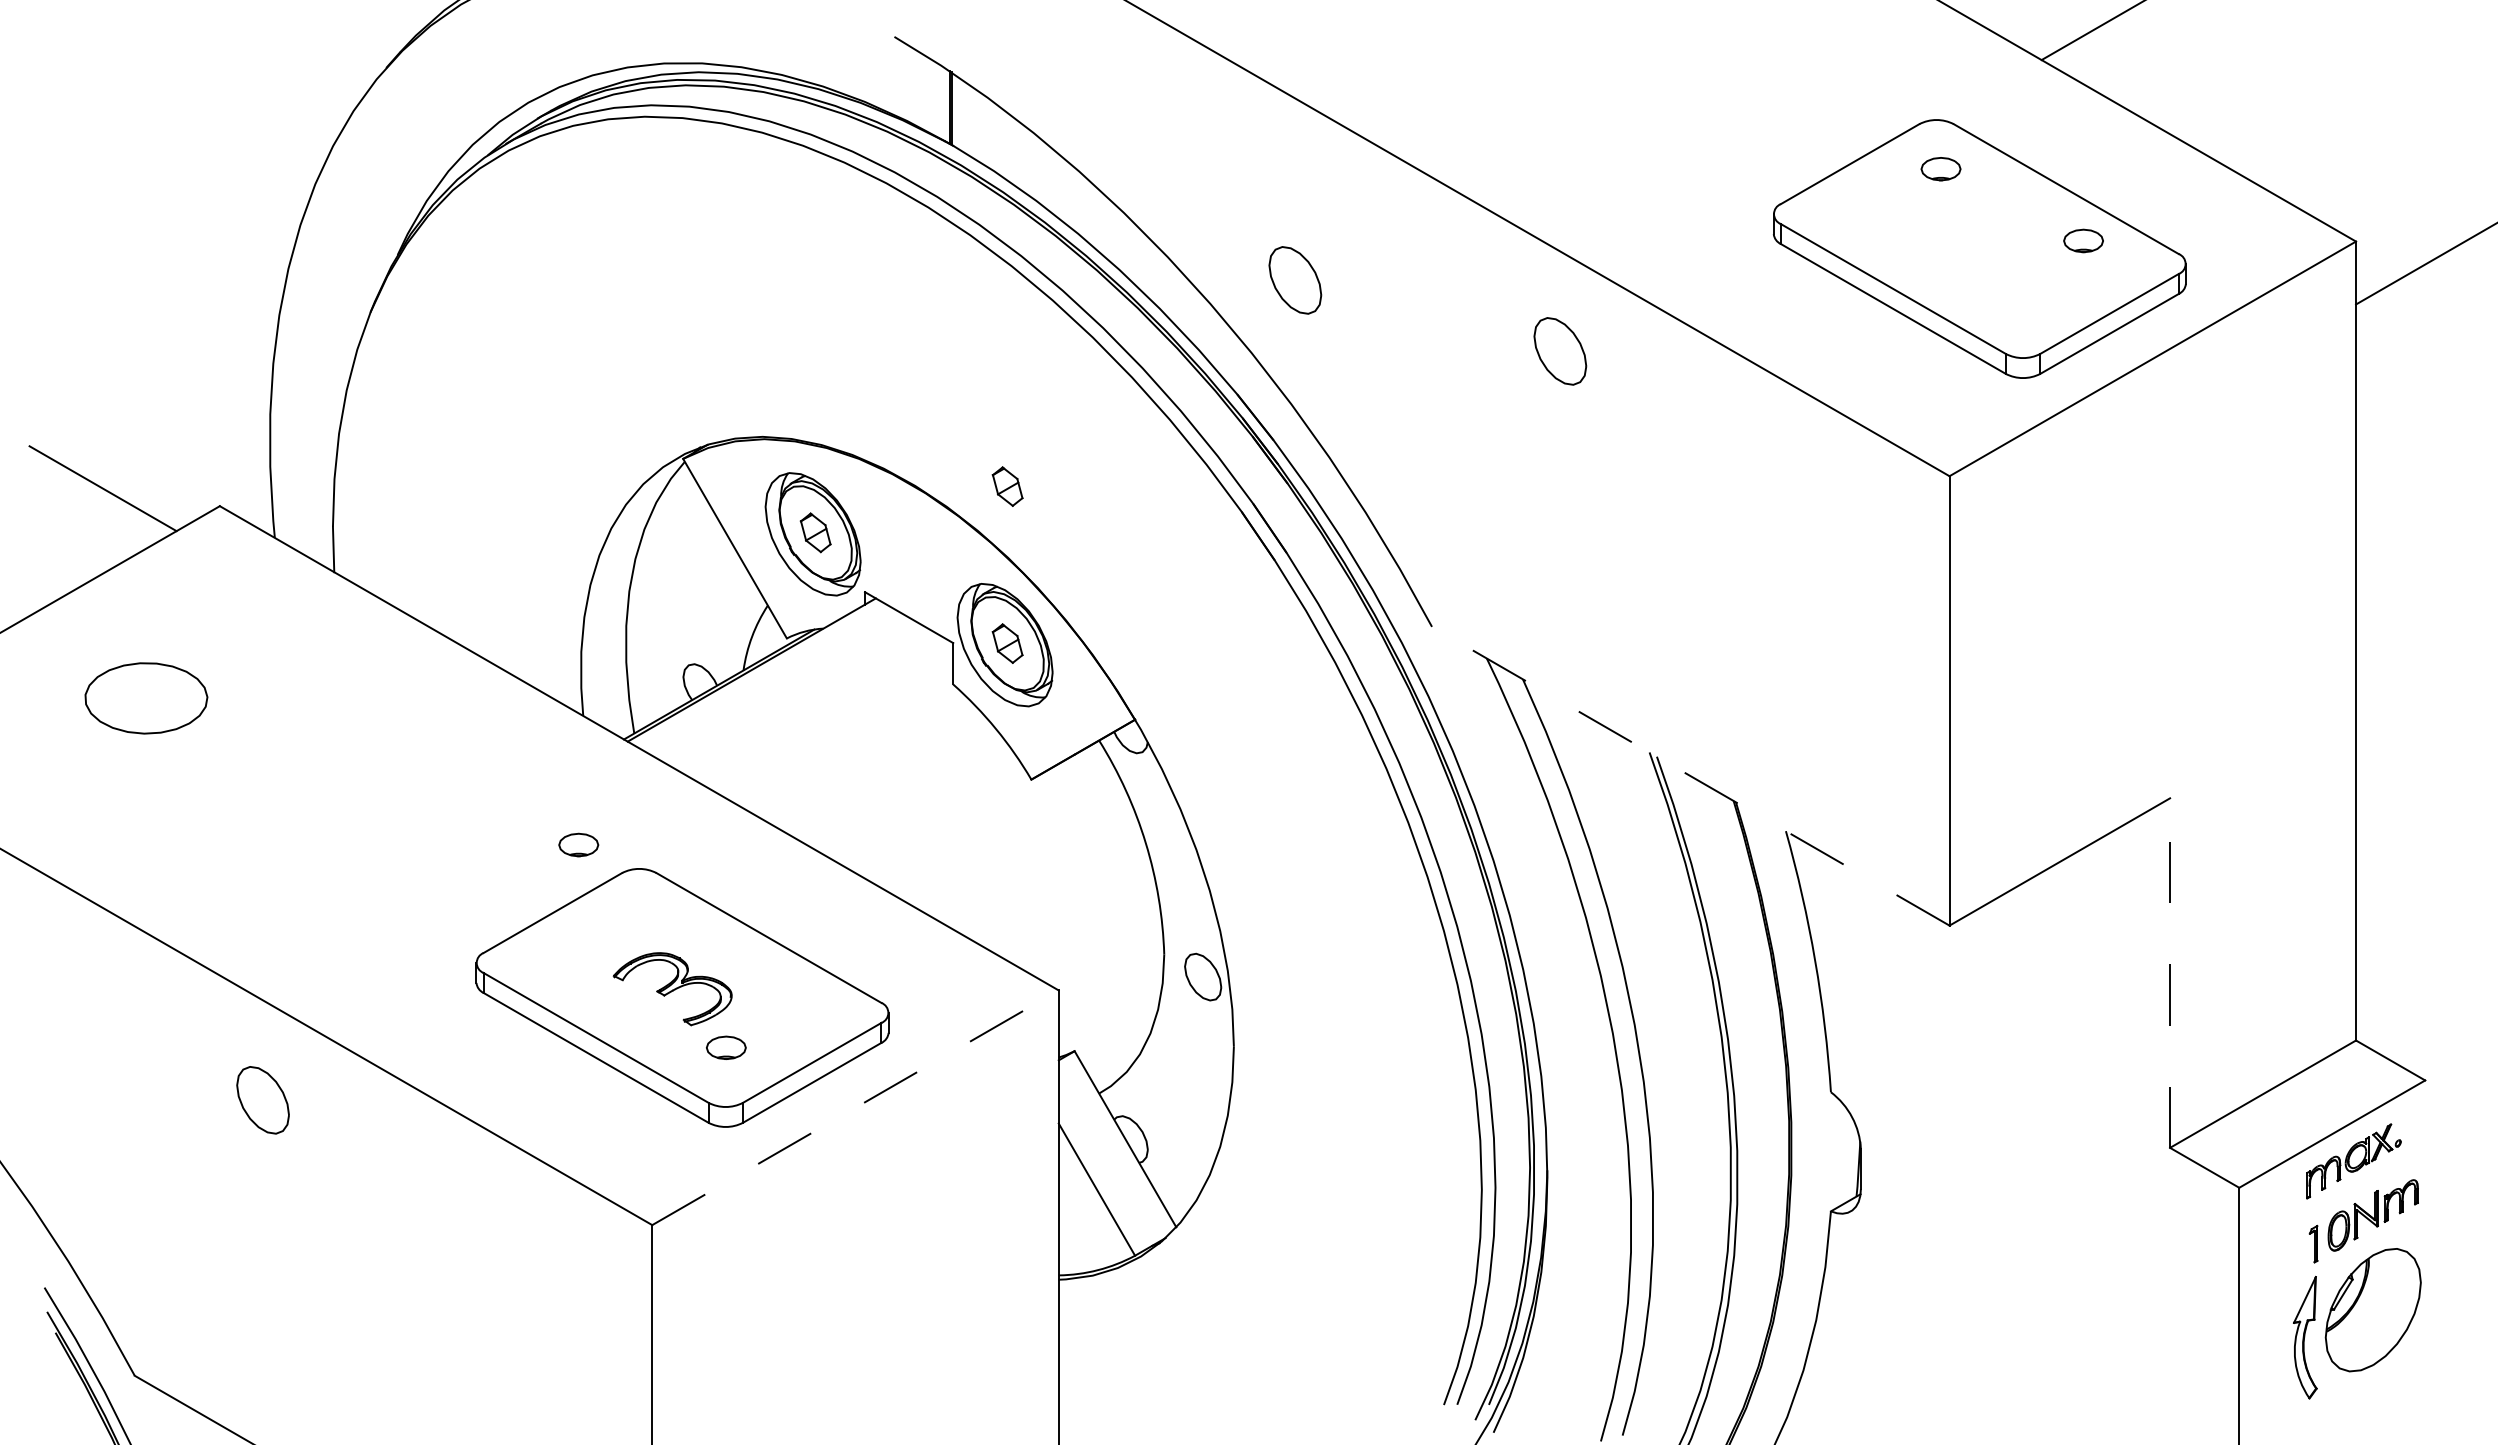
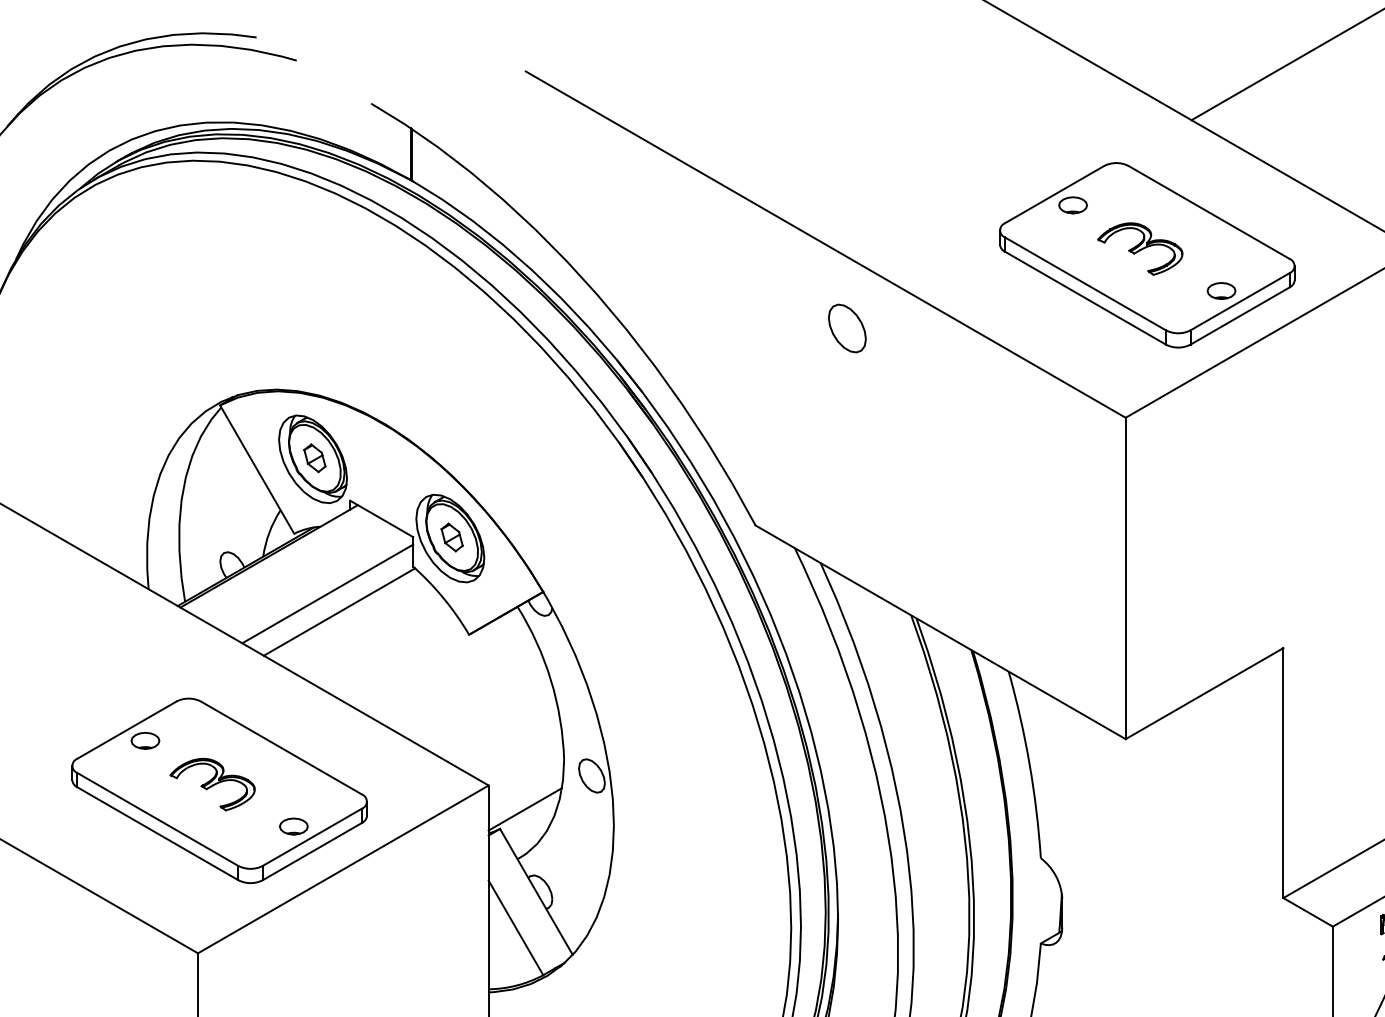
part: (1940, 169) -> (1072, 205), moved
part: (1969, 240) -> (1139, 249), added
part: (2083, 240) -> (1221, 290), moved
part: (1295, 280) -> (657, 277), removed
part: (1007, 486) -> (452, 425), removed
line: (833, 722) -> (327, 593), added
line: (849, 747) -> (339, 611), added
line: (1690, 776) -> (940, 632), dashed -> solid
part: (578, 844) -> (145, 740), moved
line: (2170, 973) -> (1283, 773), dashed -> solid
line: (1109, 1023) -> (524, 809), added
part: (726, 1047) -> (293, 826), moved
line: (855, 1107) -> (343, 869), dashed -> solid

